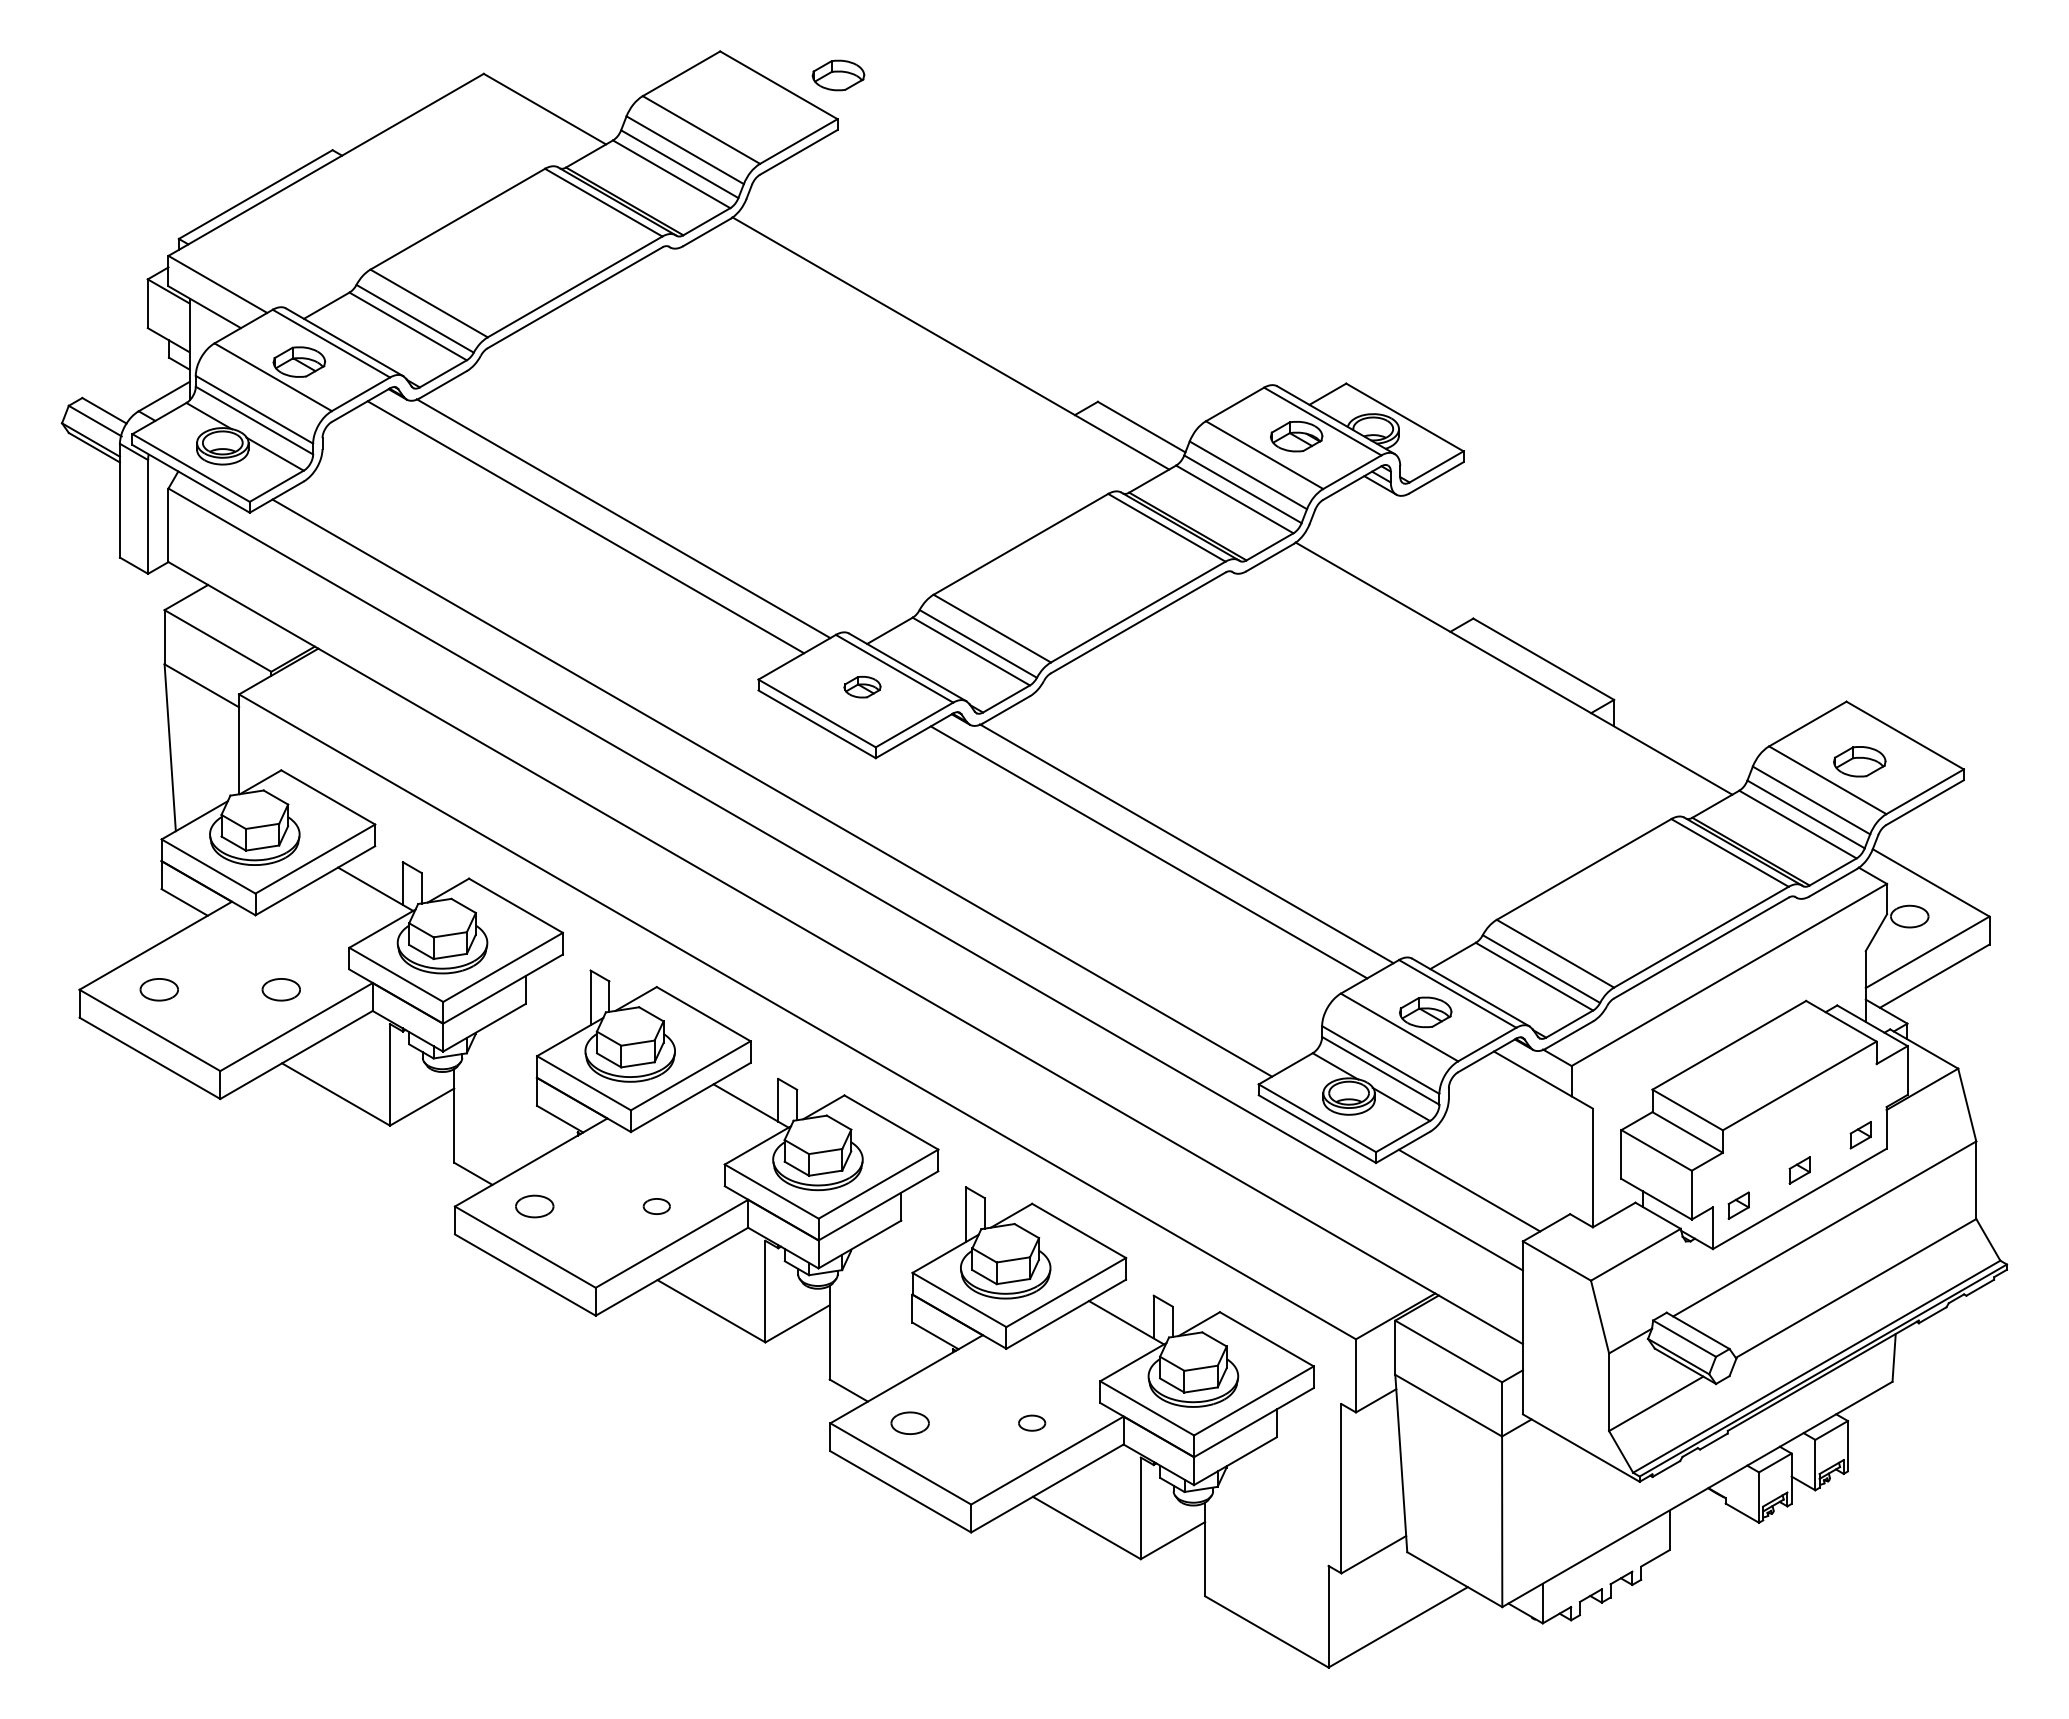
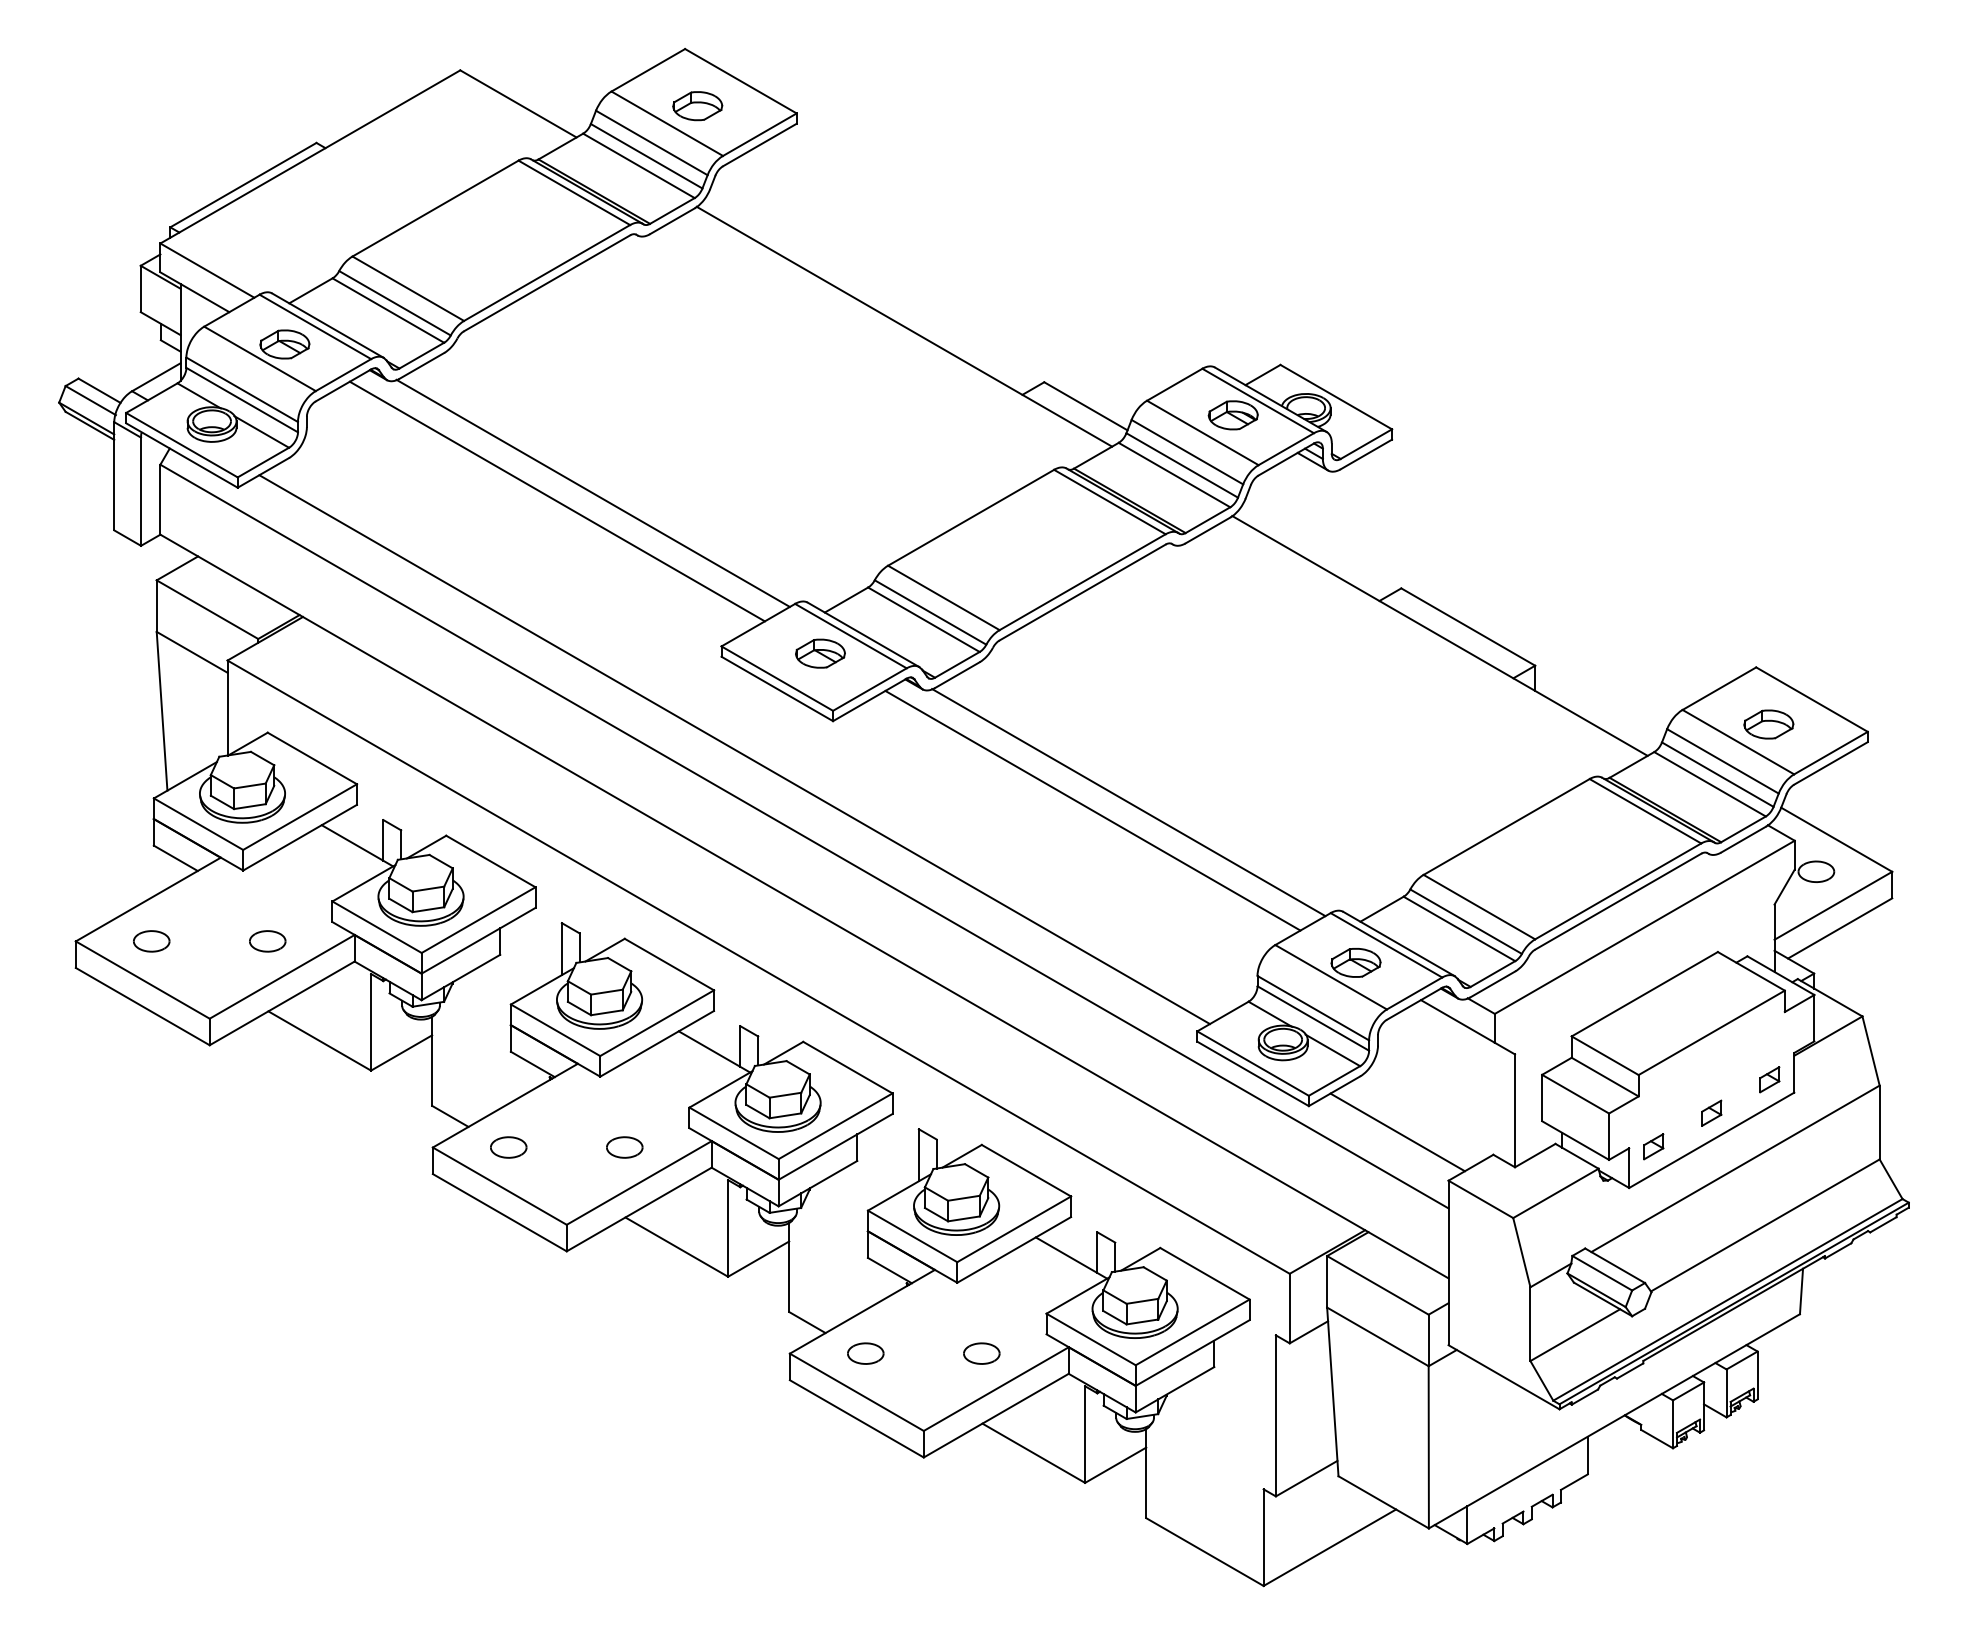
part: (838, 75) -> (697, 106), moved
part: (862, 686) -> (820, 652), size x1.43
part: (656, 1206) -> (624, 1147), size x1.43
part: (1031, 1422) -> (981, 1352), size x1.43

